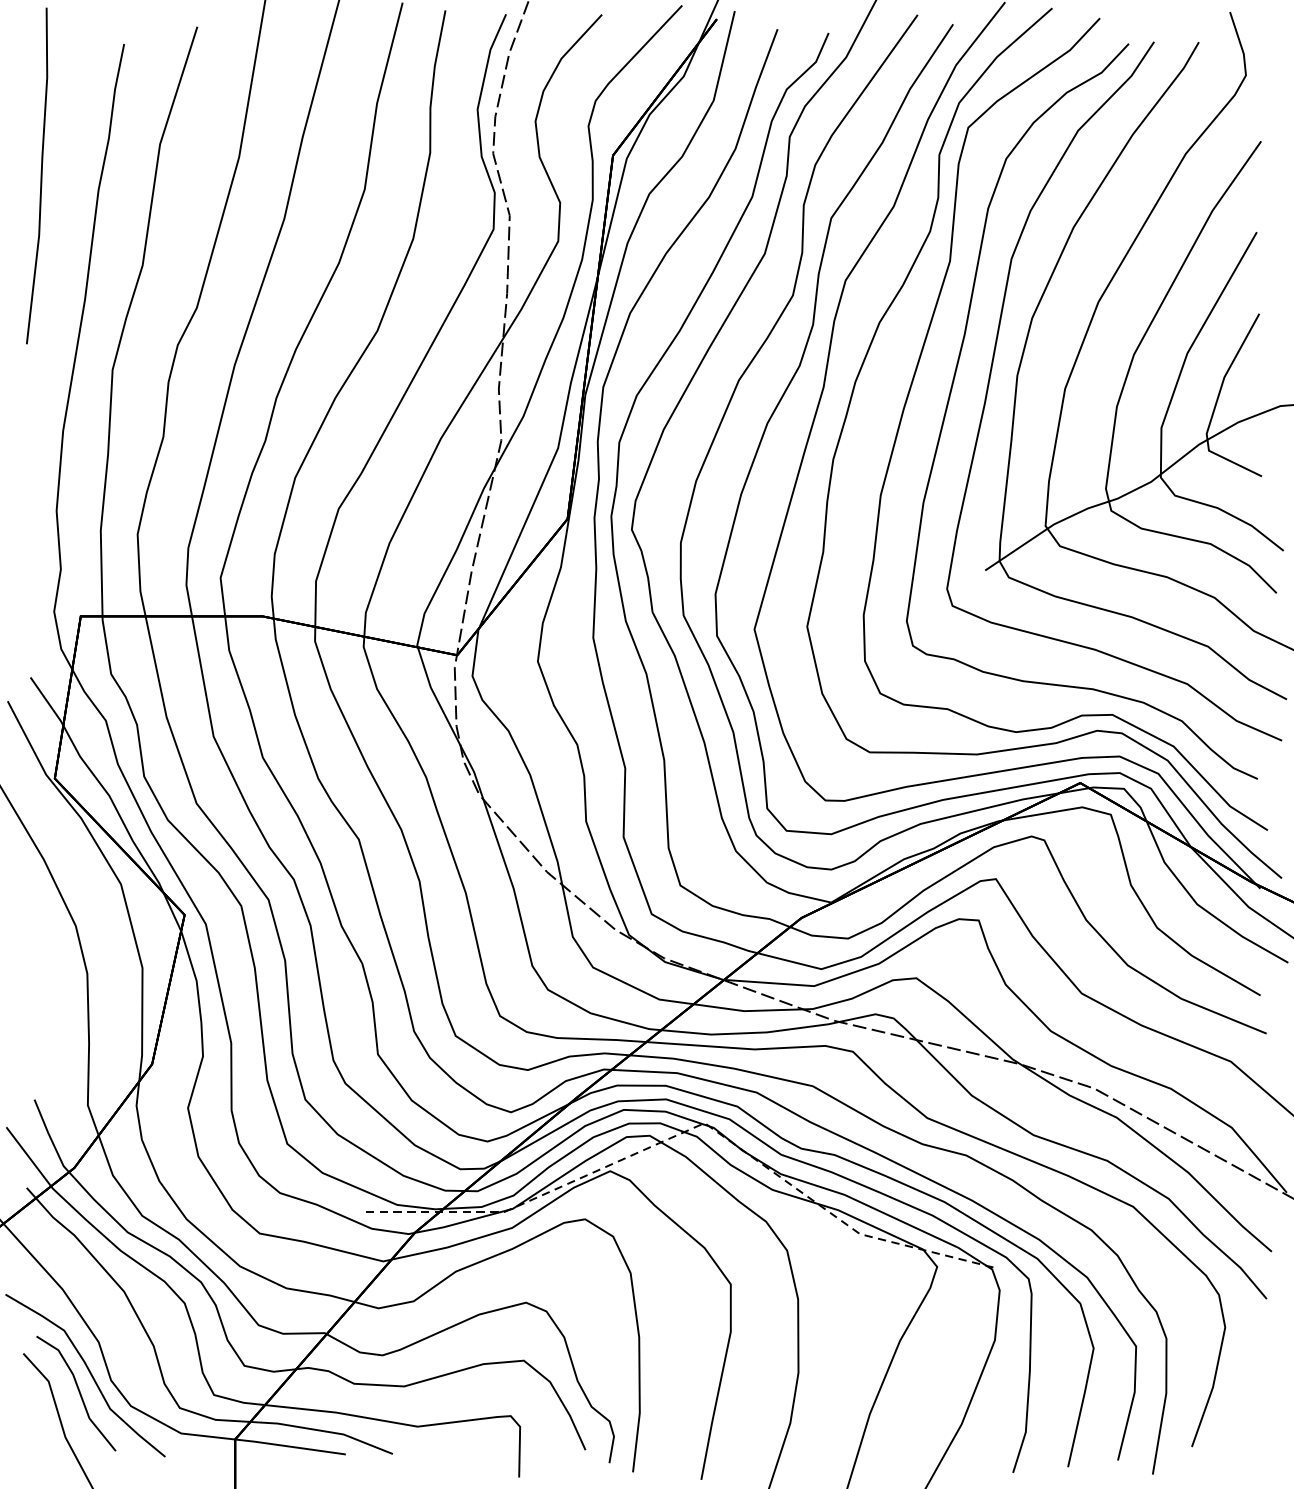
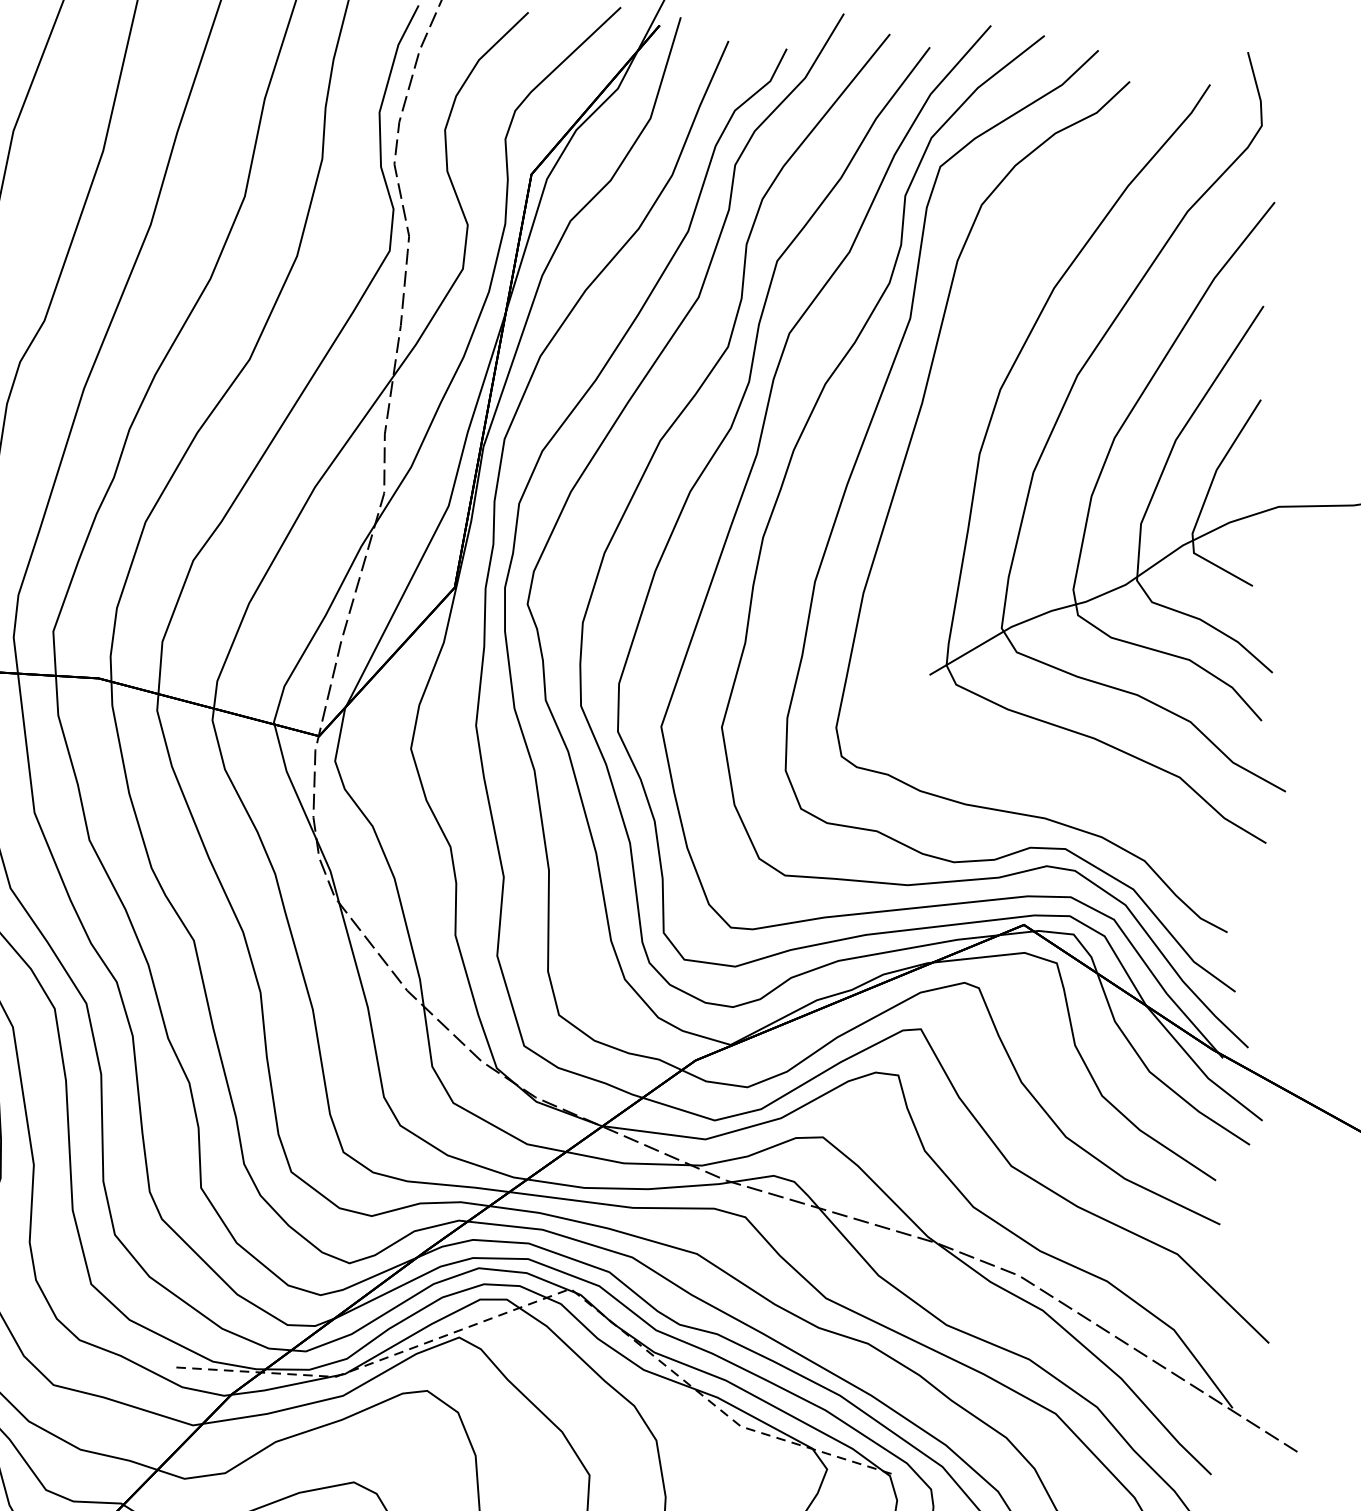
curve: (992, 369) -> (951, 445), removed

